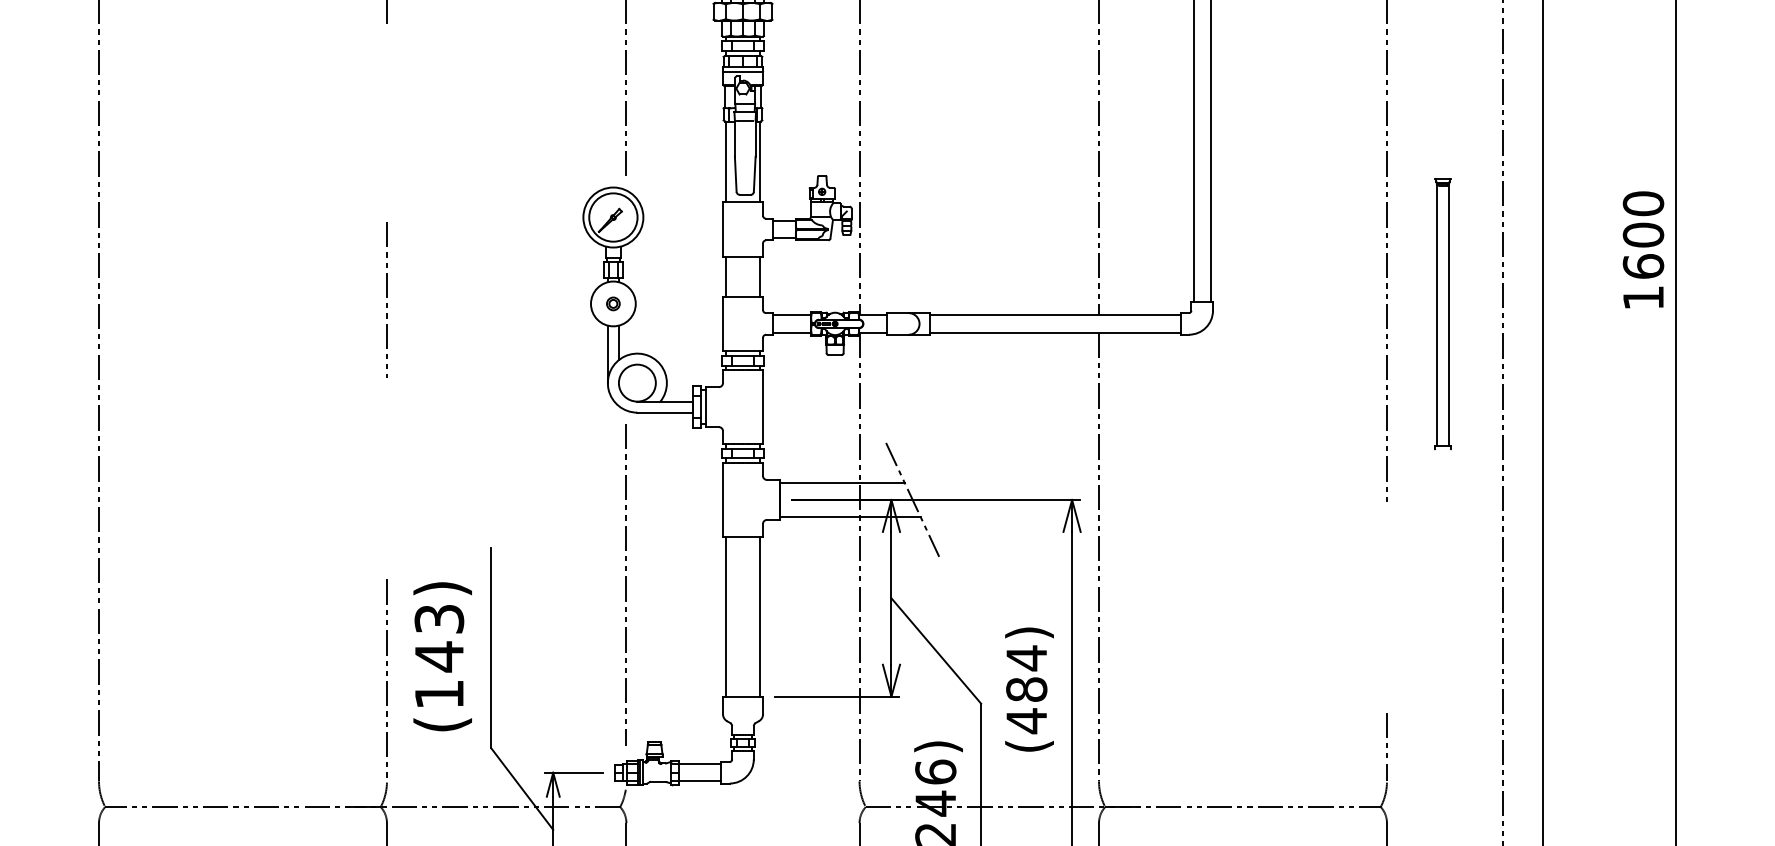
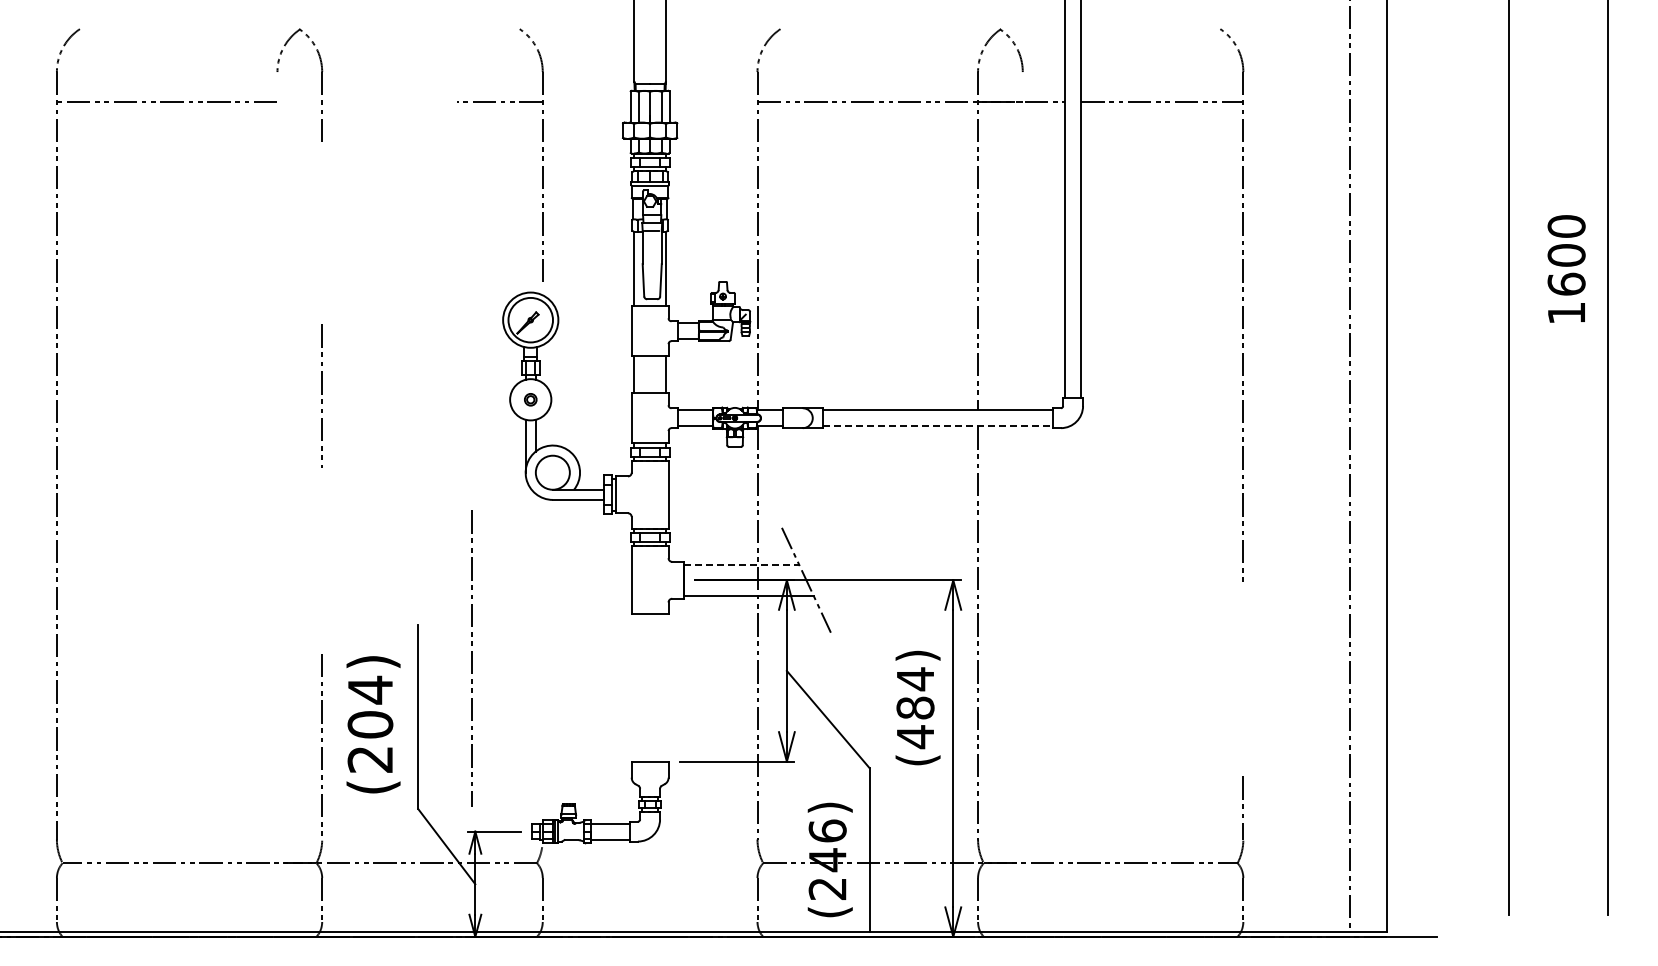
text: (1643, 249) -> (1566, 268), moved
part: (1442, 313) -> (1294, 408), removed
line: (1056, 332) -> (938, 426), solid -> dashed
line: (842, 482) -> (741, 564), solid -> dashed
line: (626, 584) -> (471, 658), moved
line: (726, 616) -> (634, 687), removed
line: (759, 616) -> (665, 687), removed
text: (439, 655) -> (370, 723), (143) -> (204)
text: (1028, 689) -> (917, 707), moved

